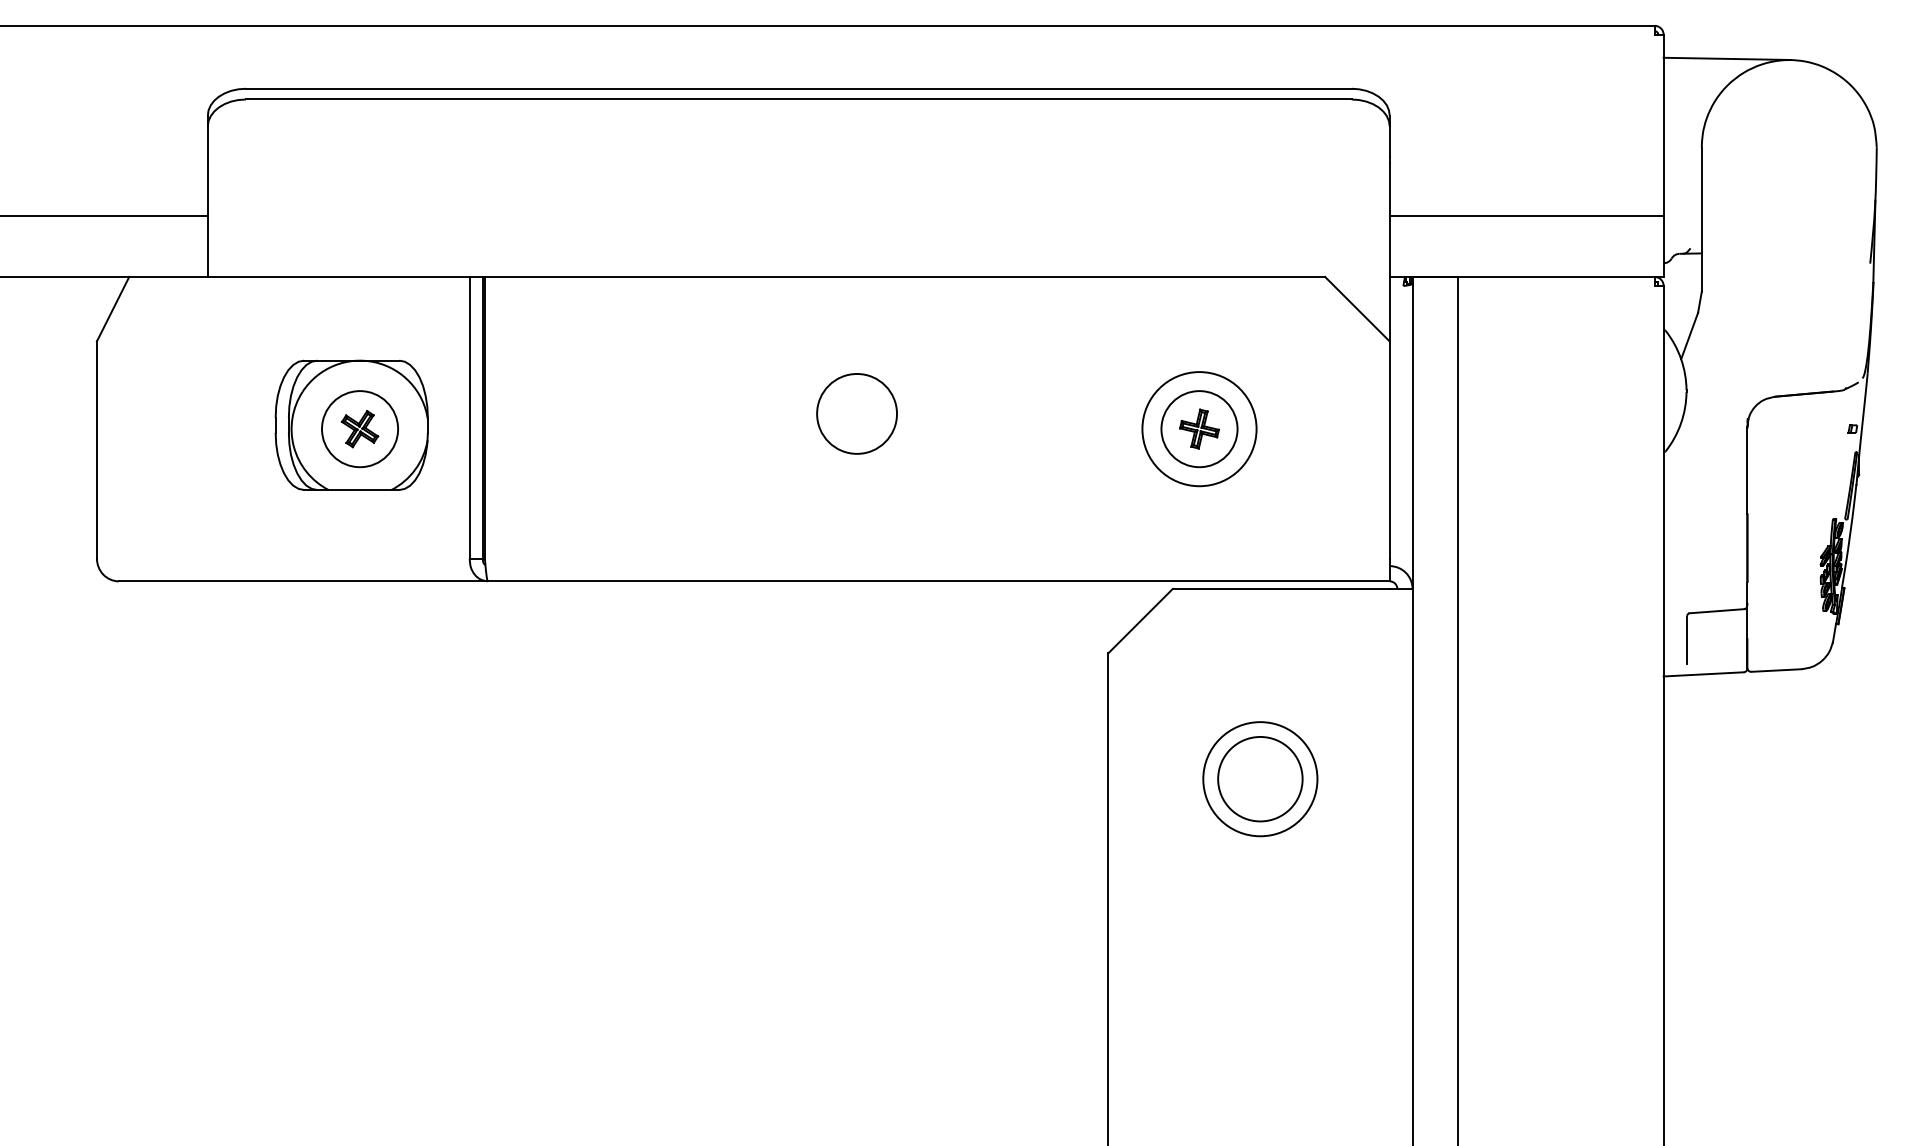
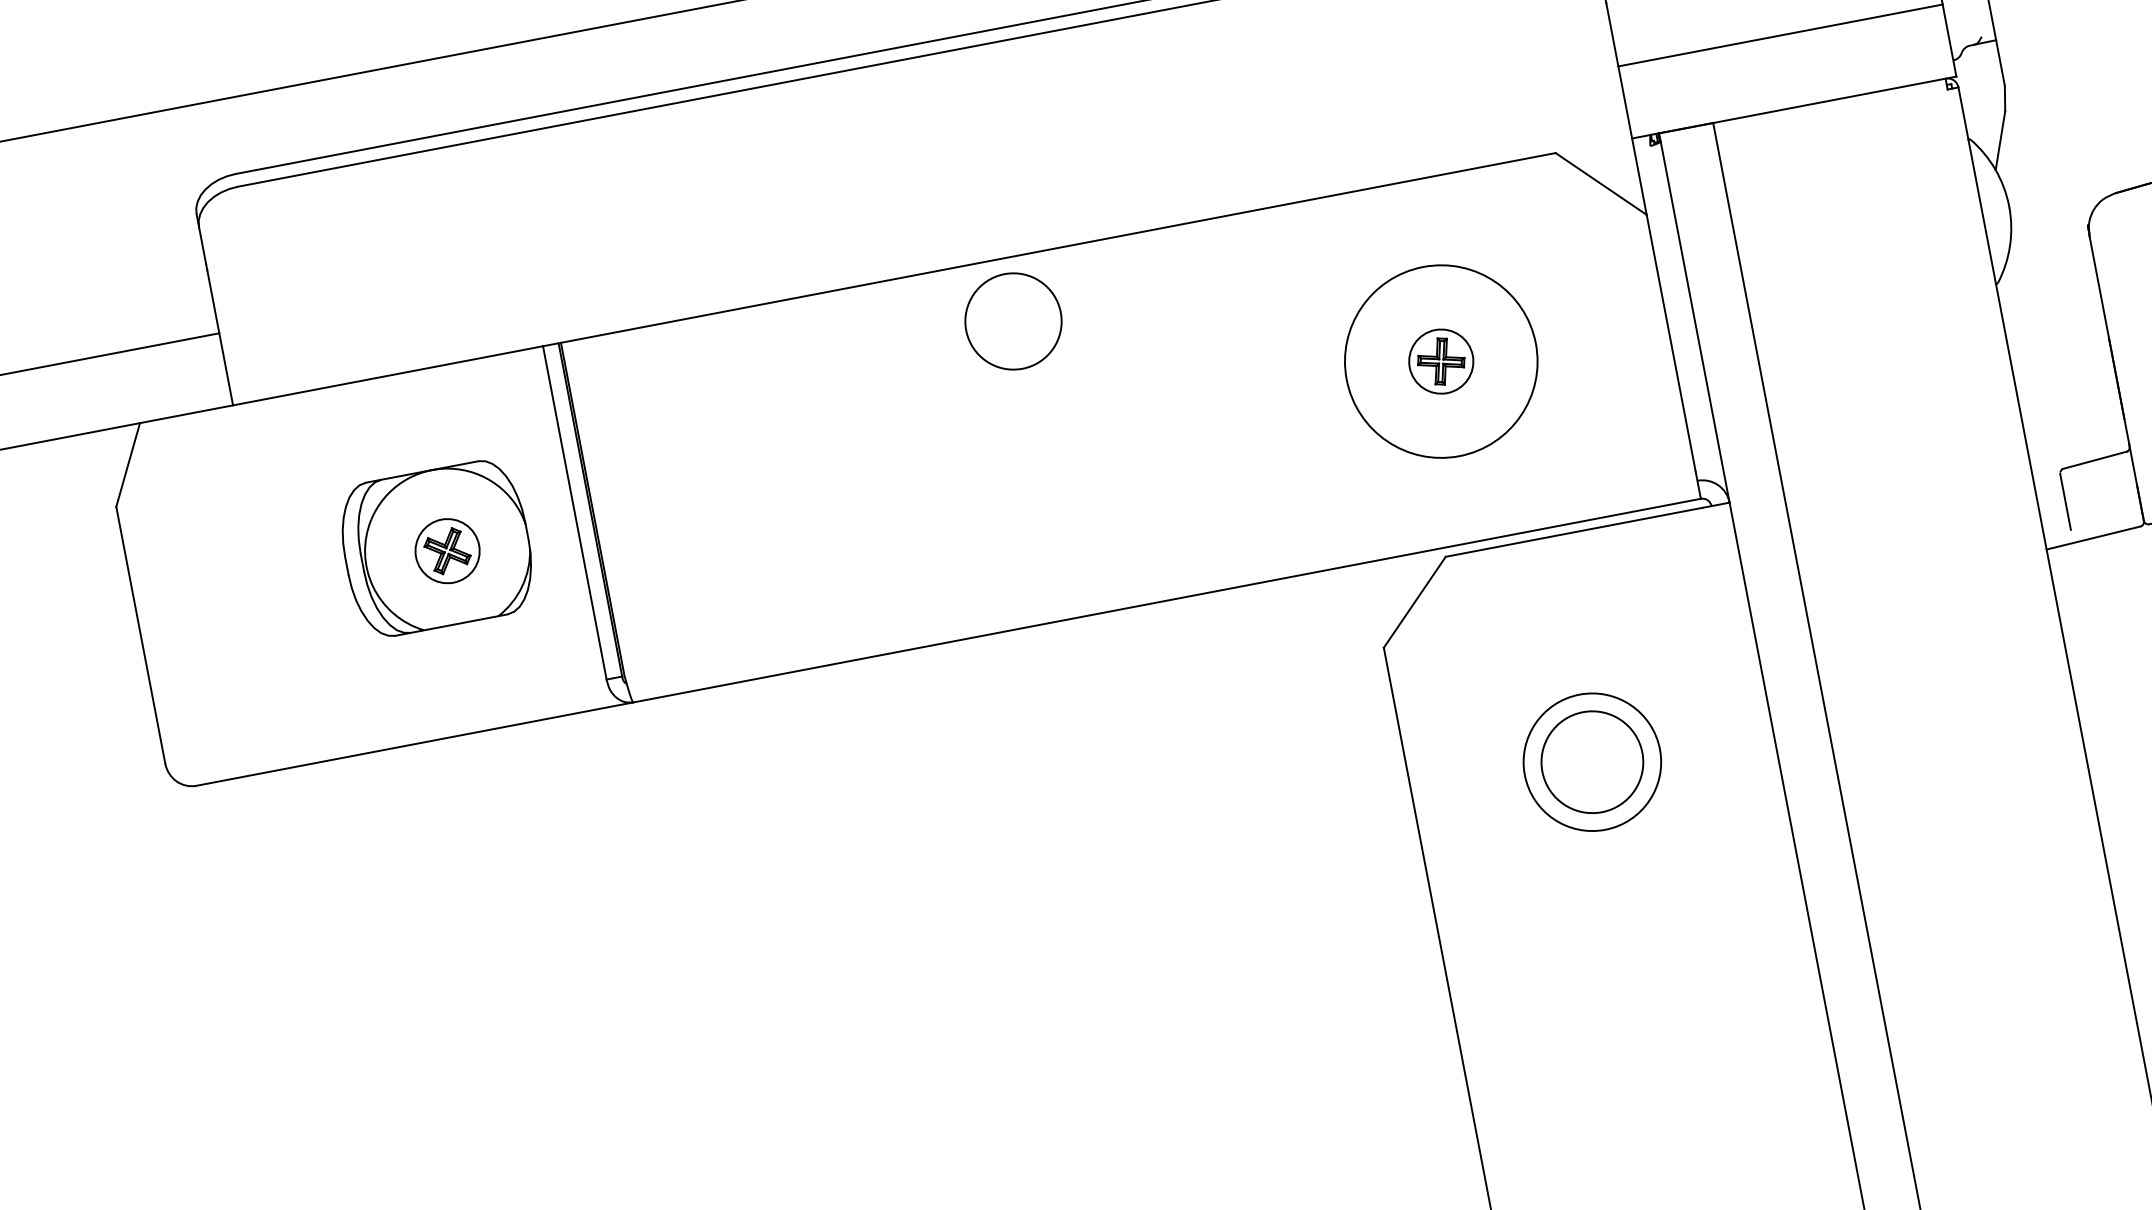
circle: (856, 413) -> (1012, 321), moved
circle: (360, 429) -> (448, 551), size x0.7
circle: (1199, 429) -> (1441, 362), size x0.7
circle: (1199, 429) -> (1441, 362), size x1.4

